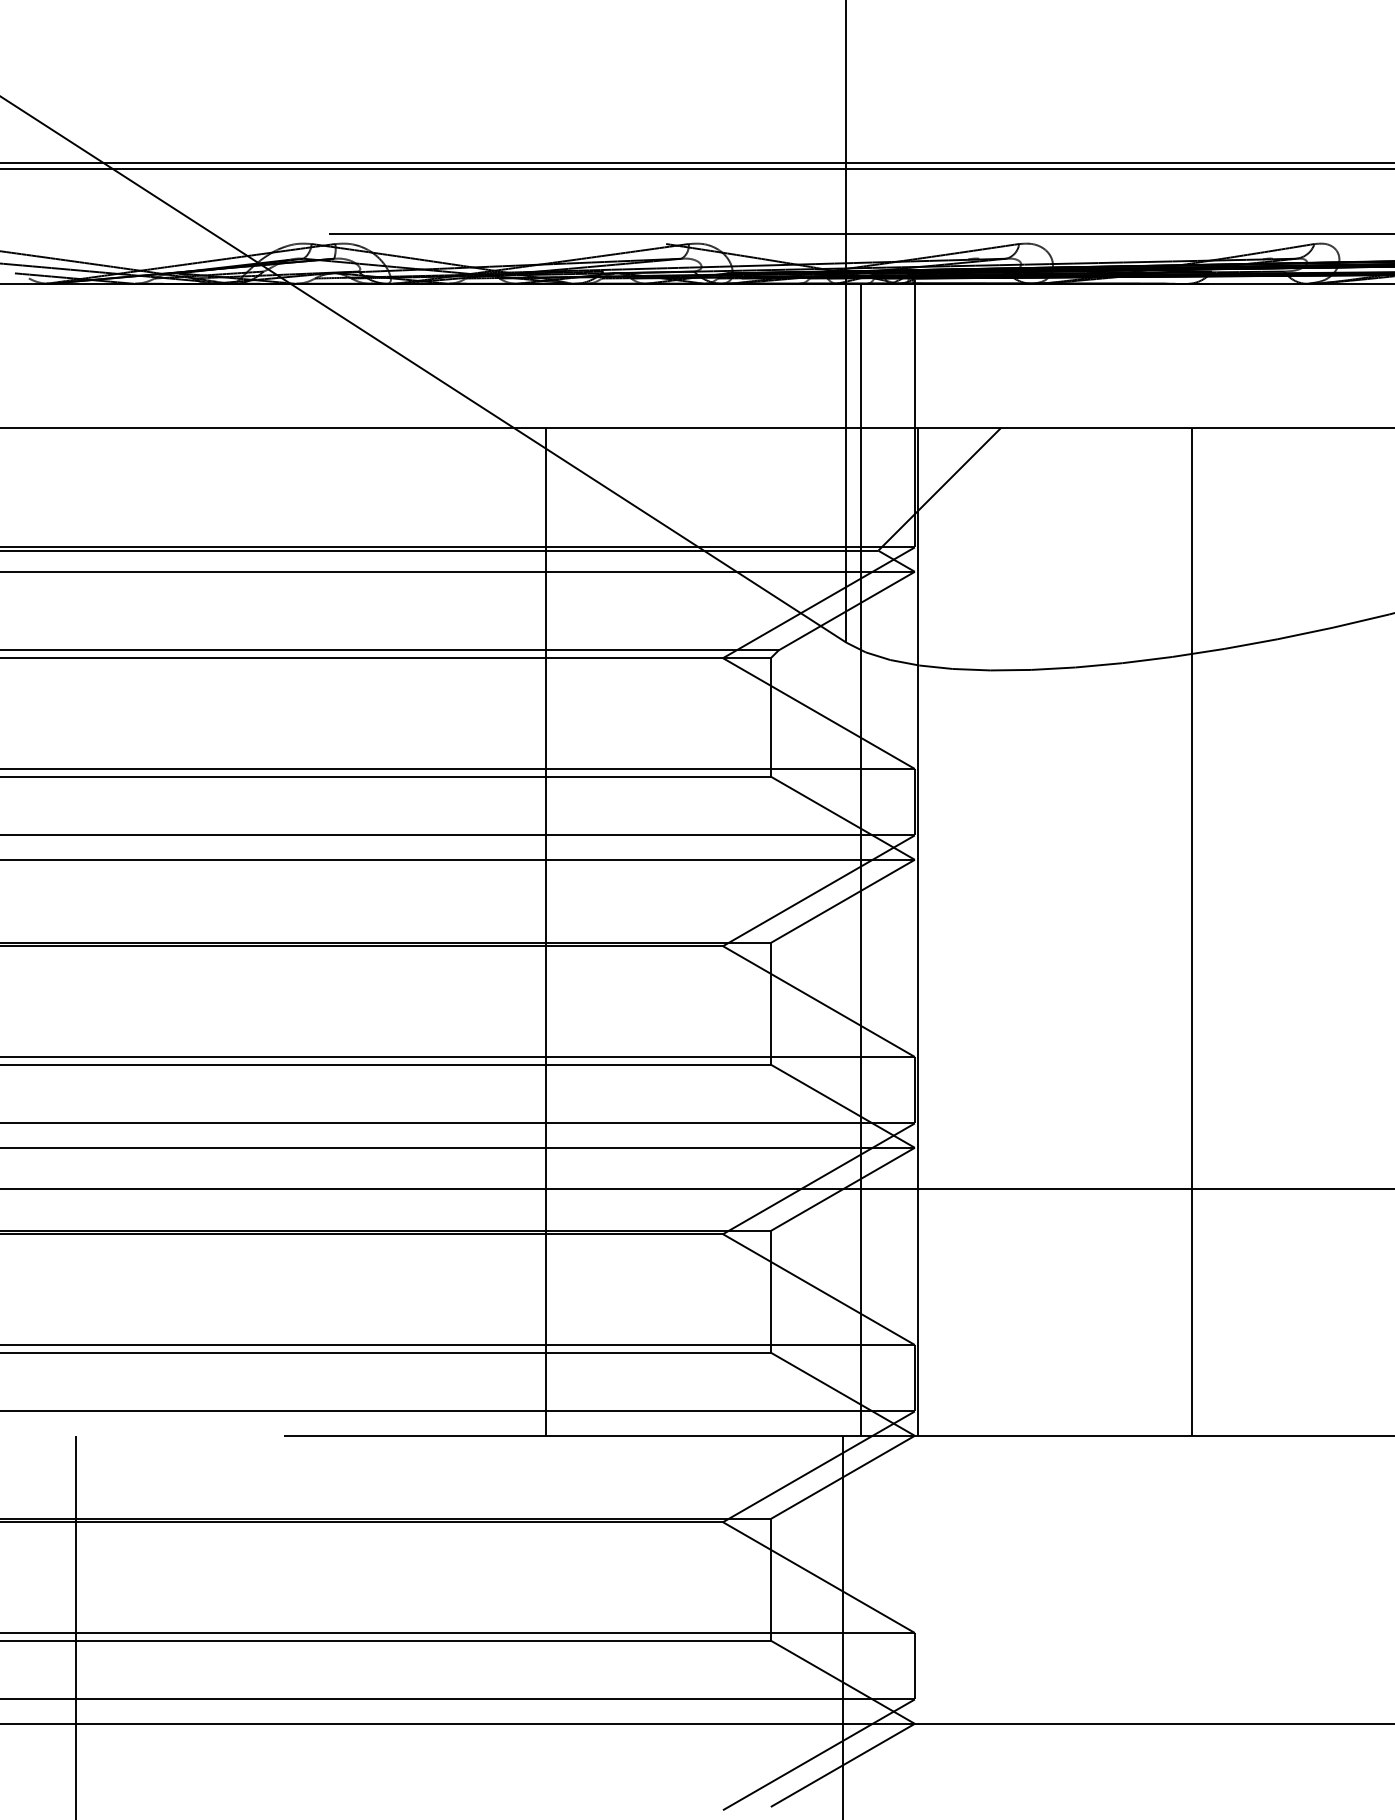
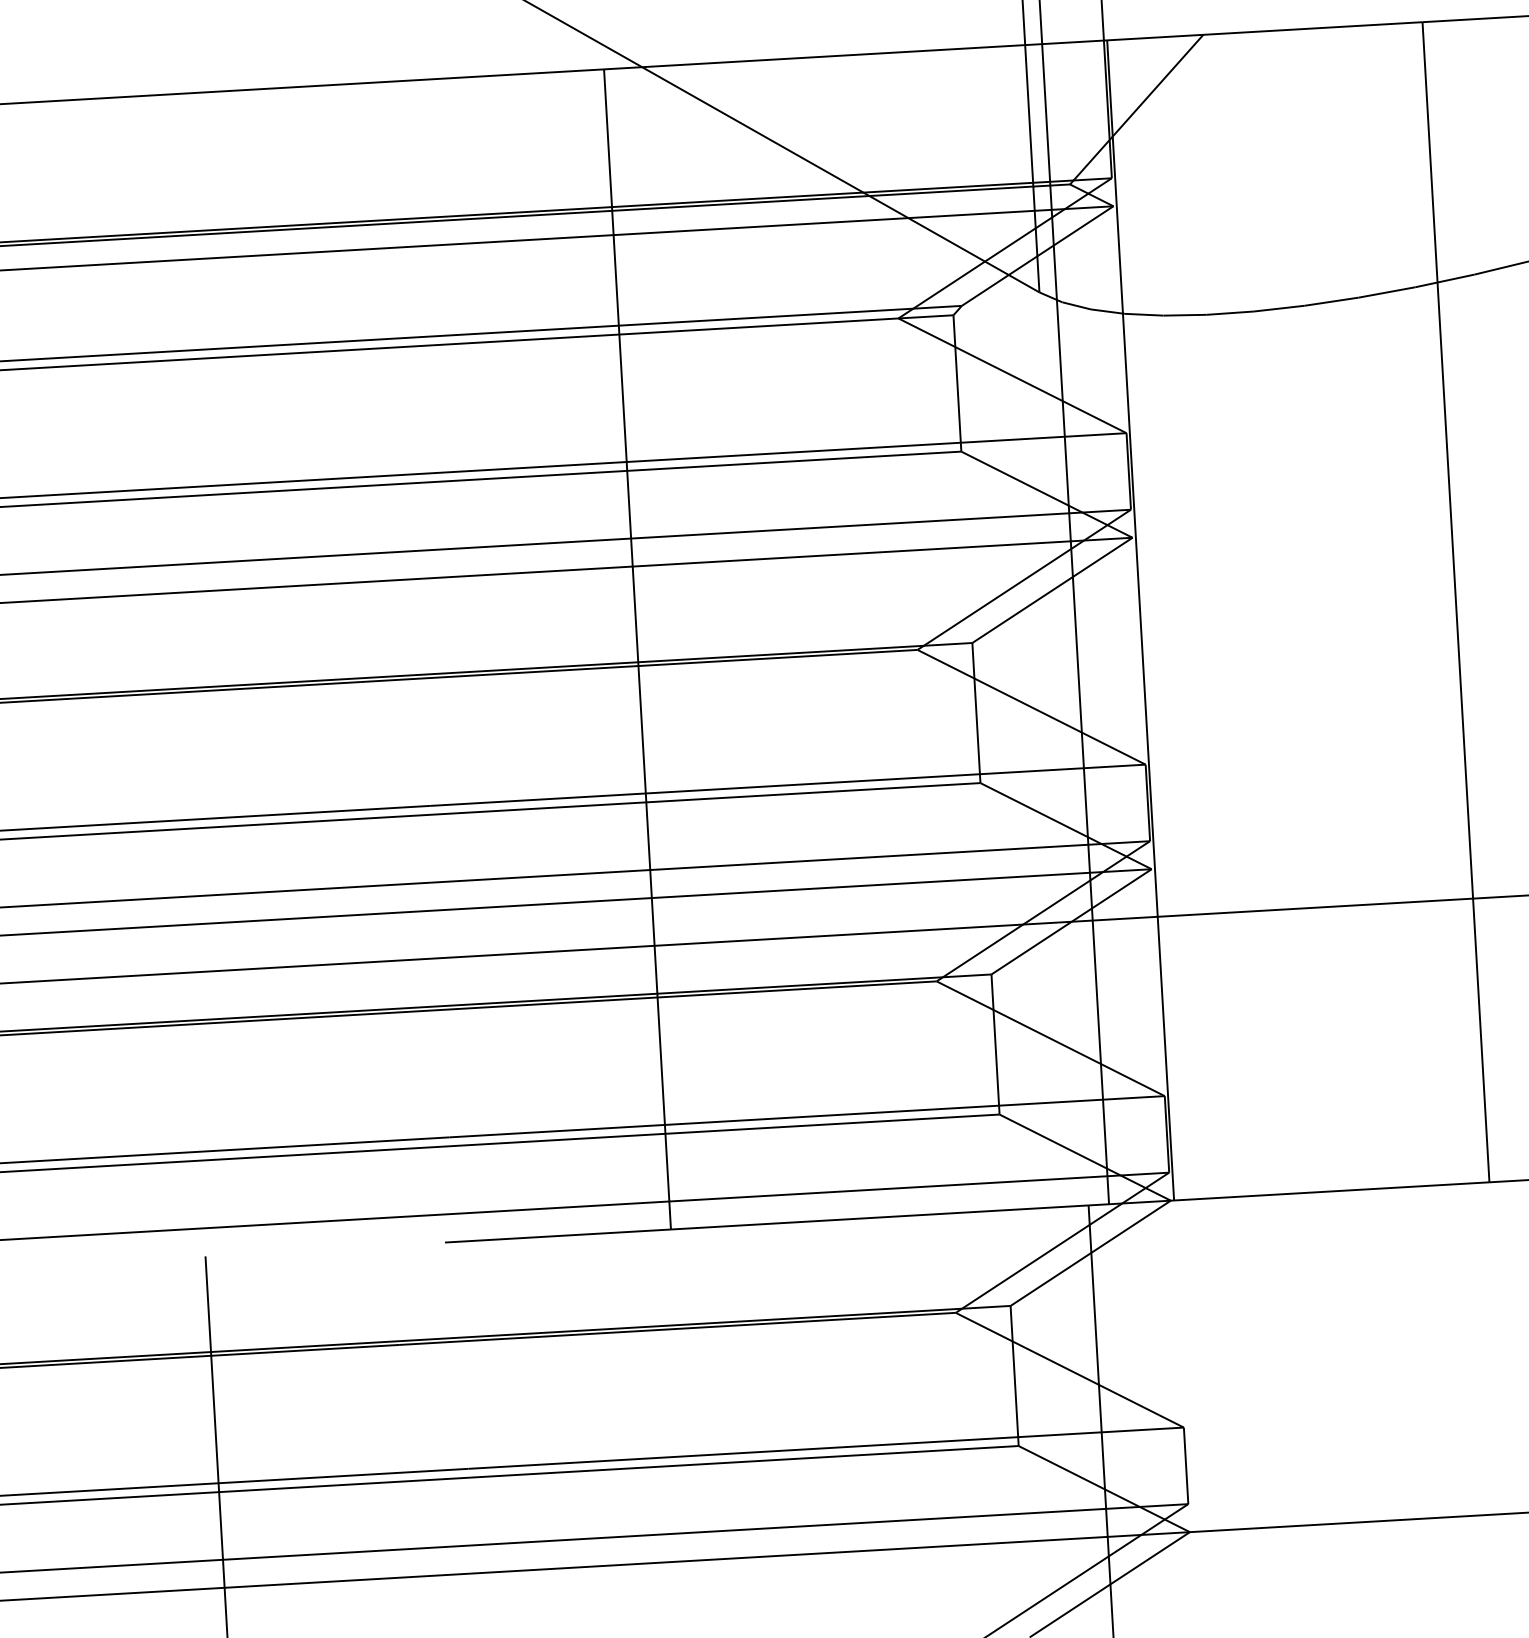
line: (545, 931) -> (637, 649), moved

